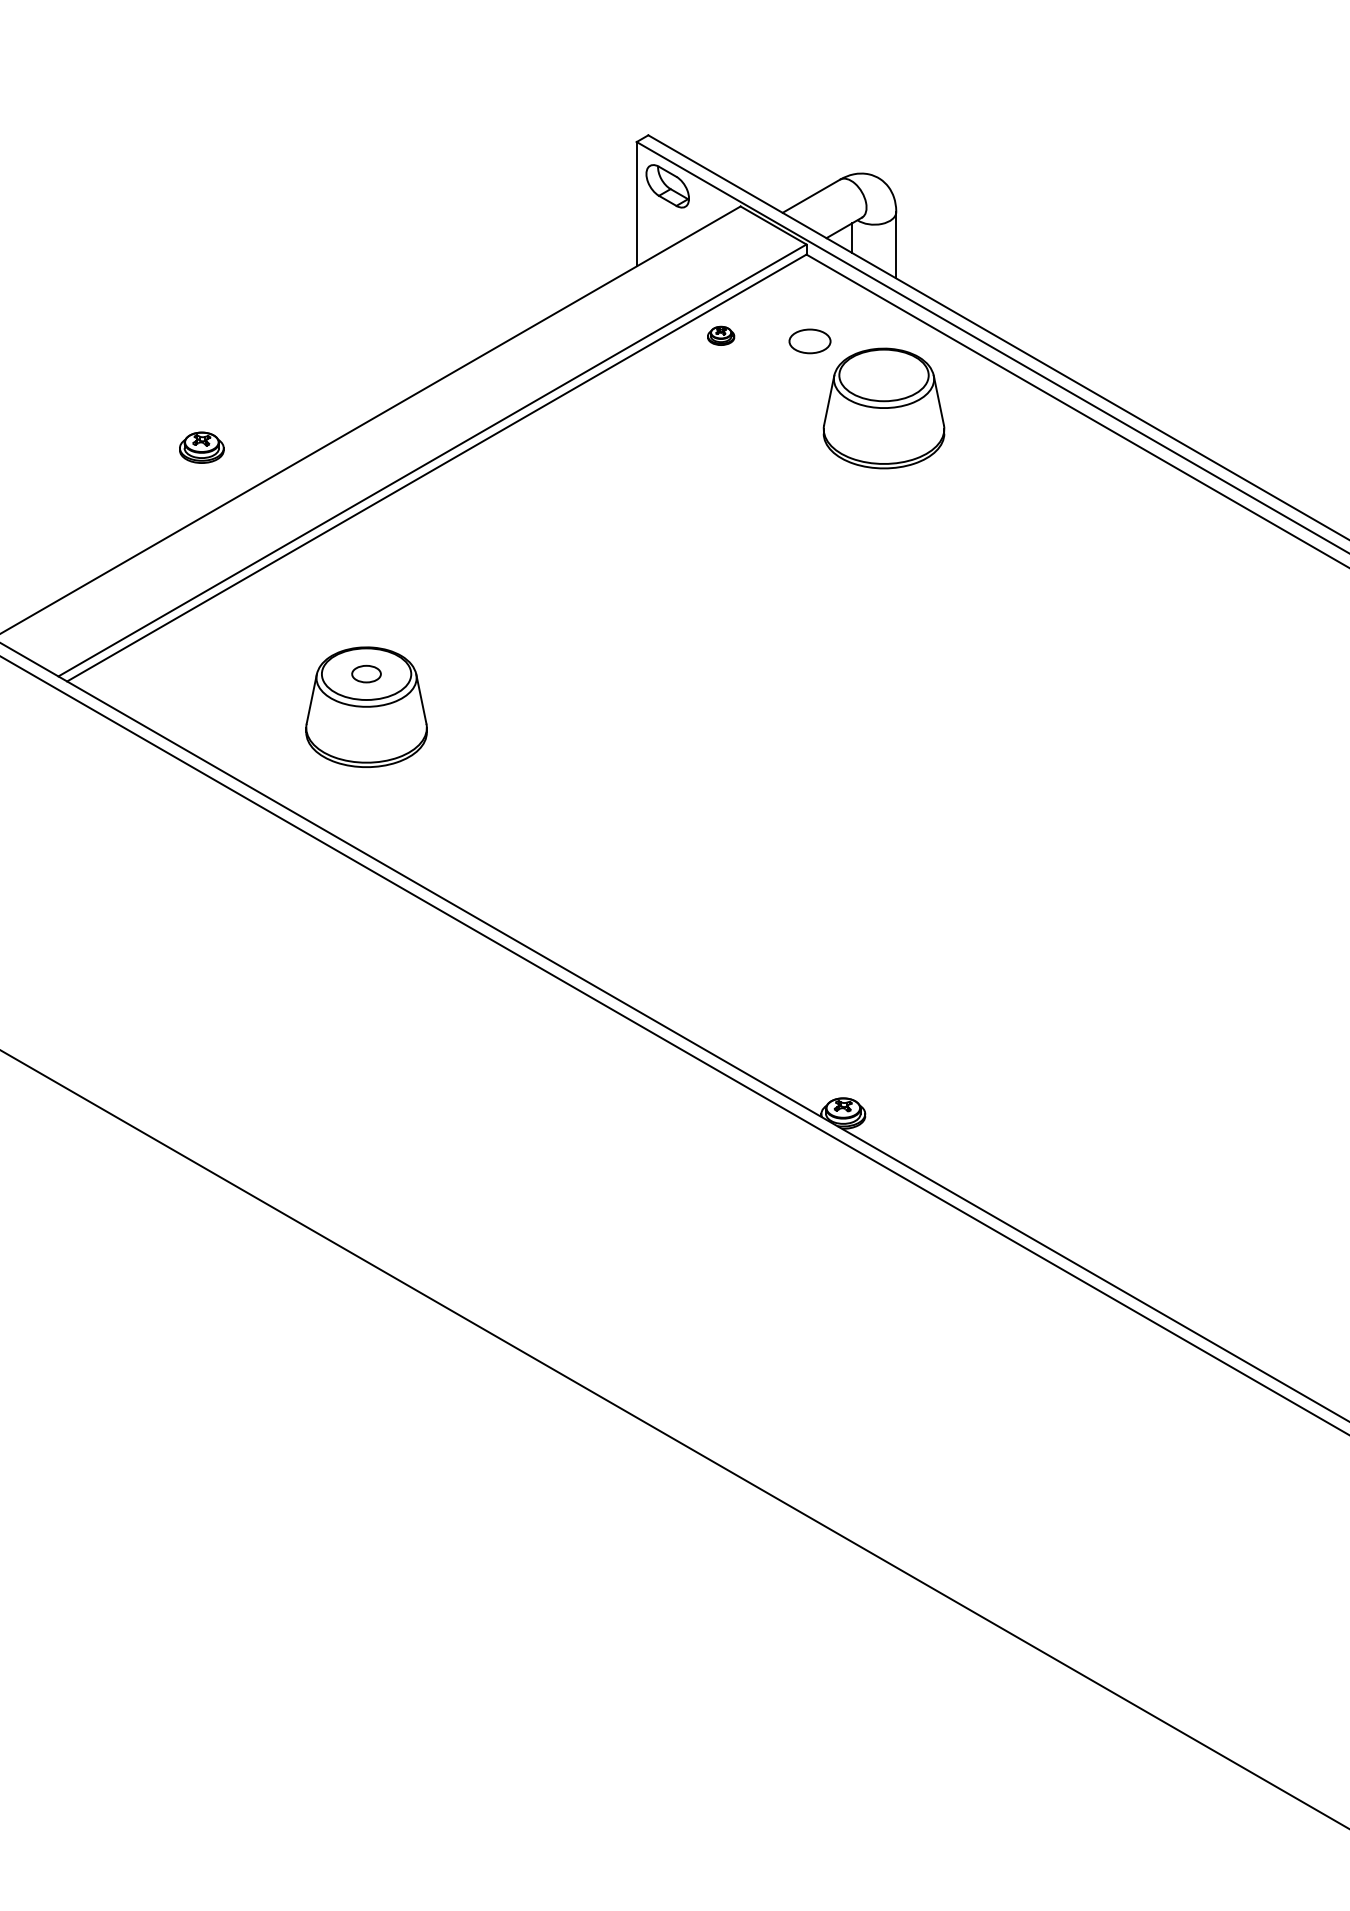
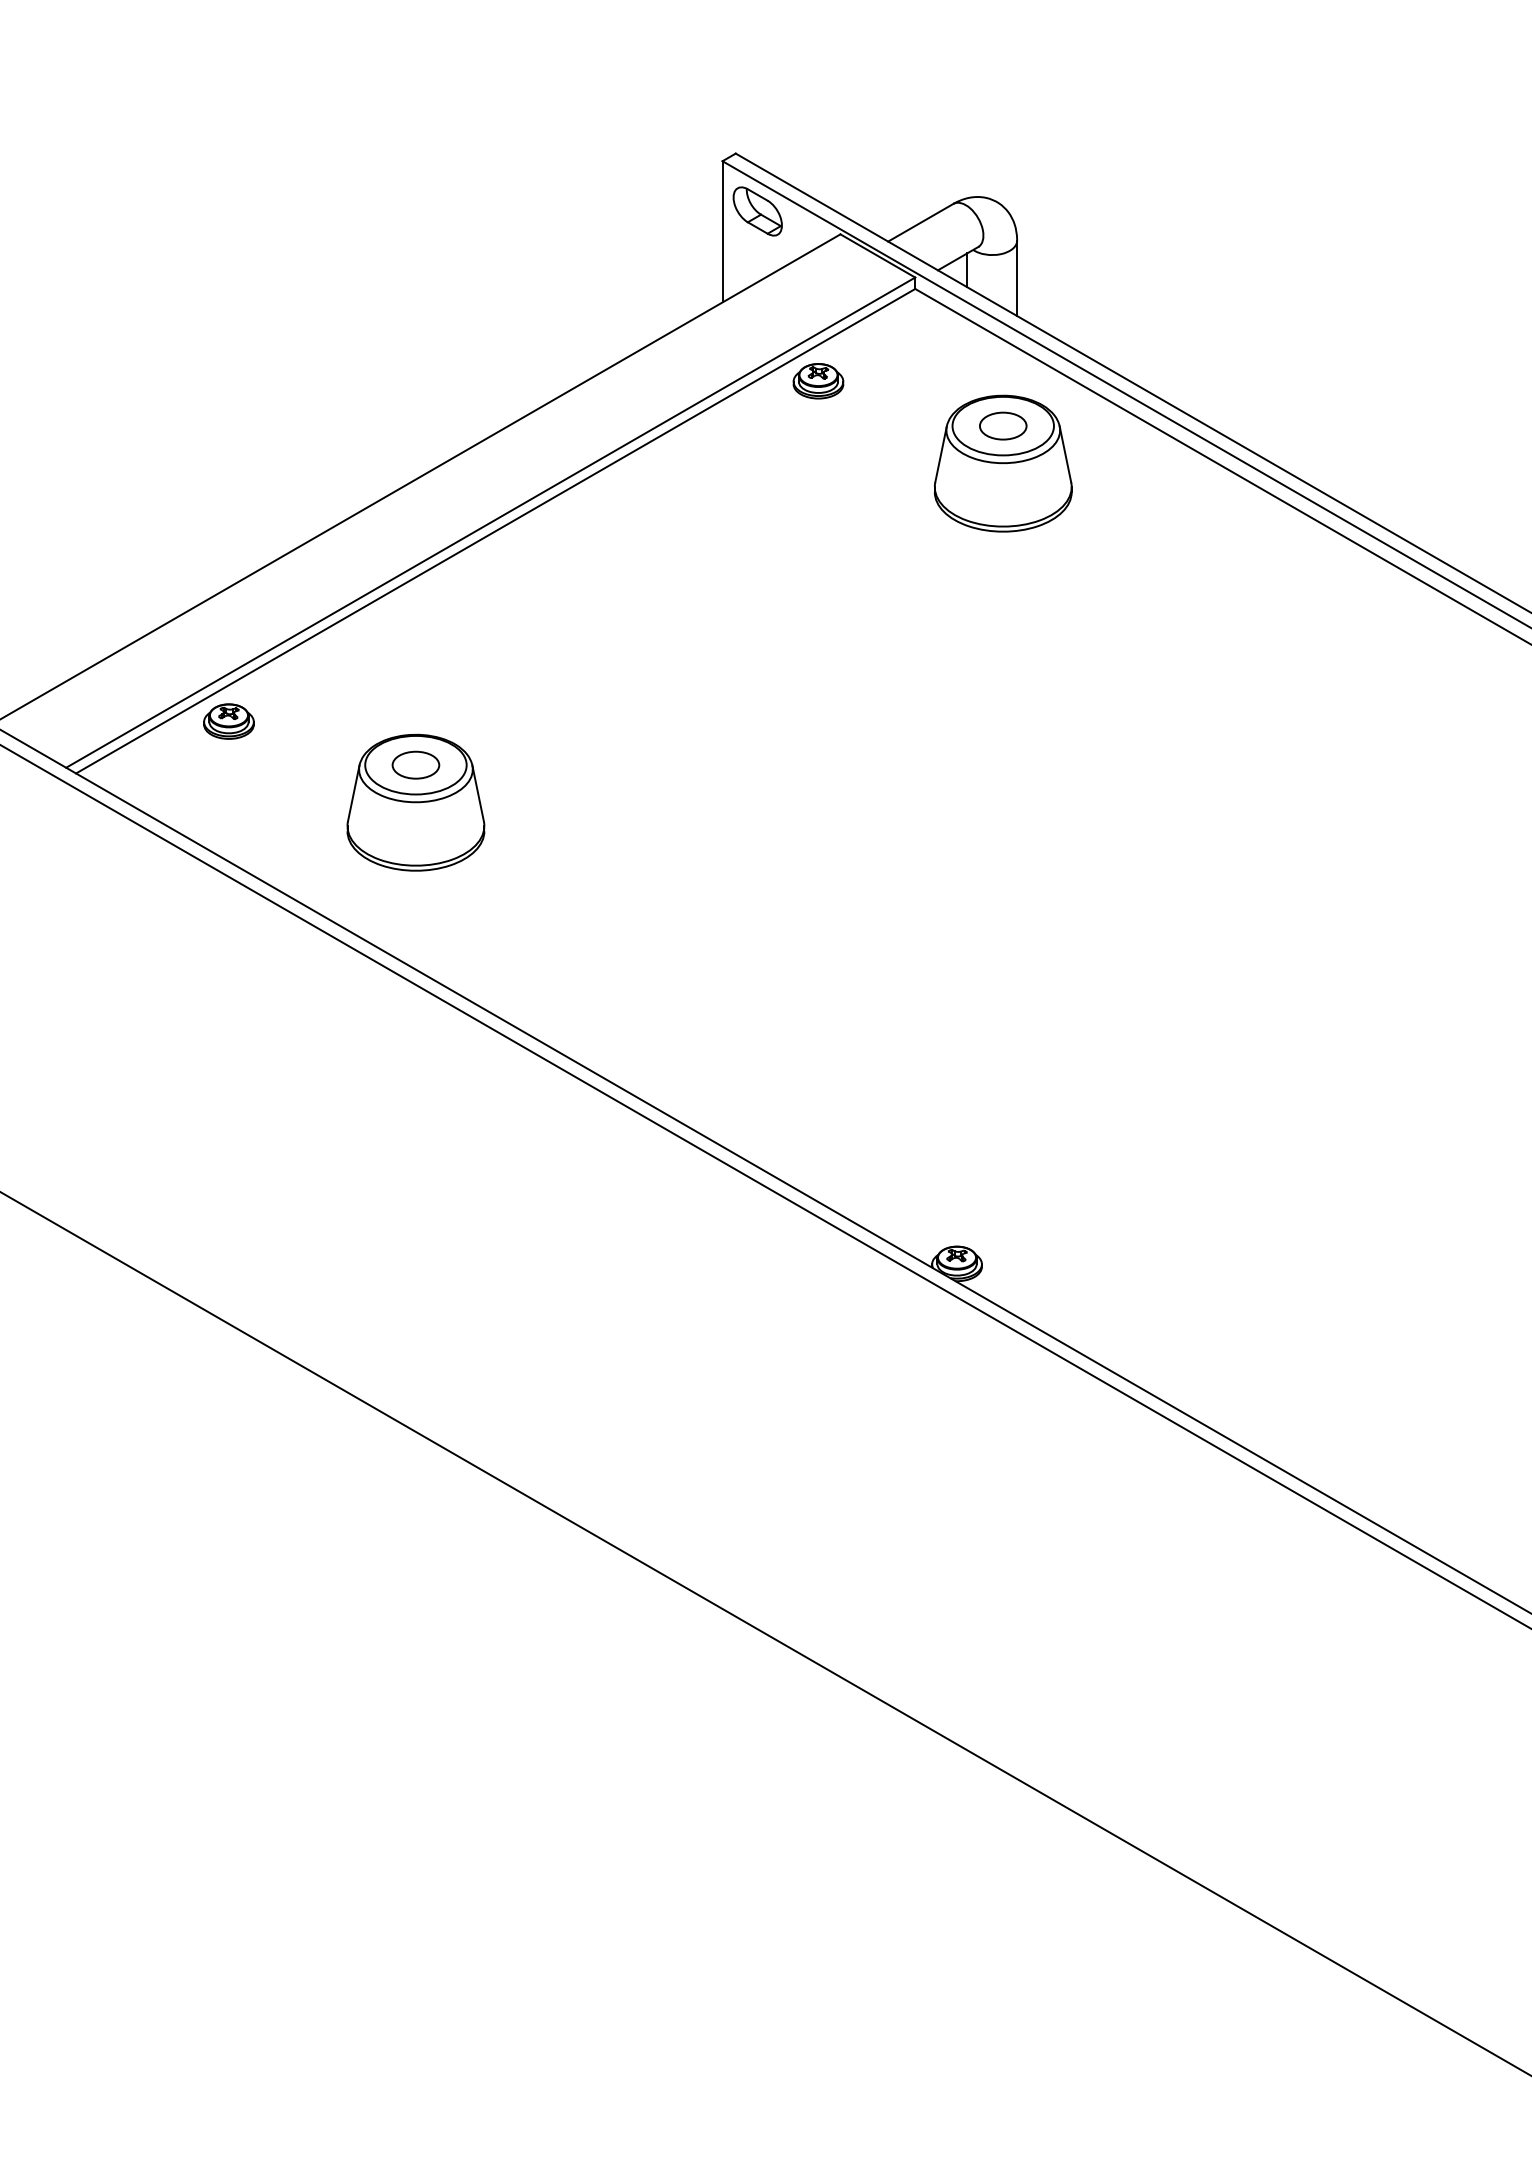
part: (720, 335) -> (817, 380), size x1.67
part: (809, 341) -> (1002, 426), moved
part: (201, 447) -> (228, 721), moved
part: (366, 673) -> (415, 764), size x1.43

